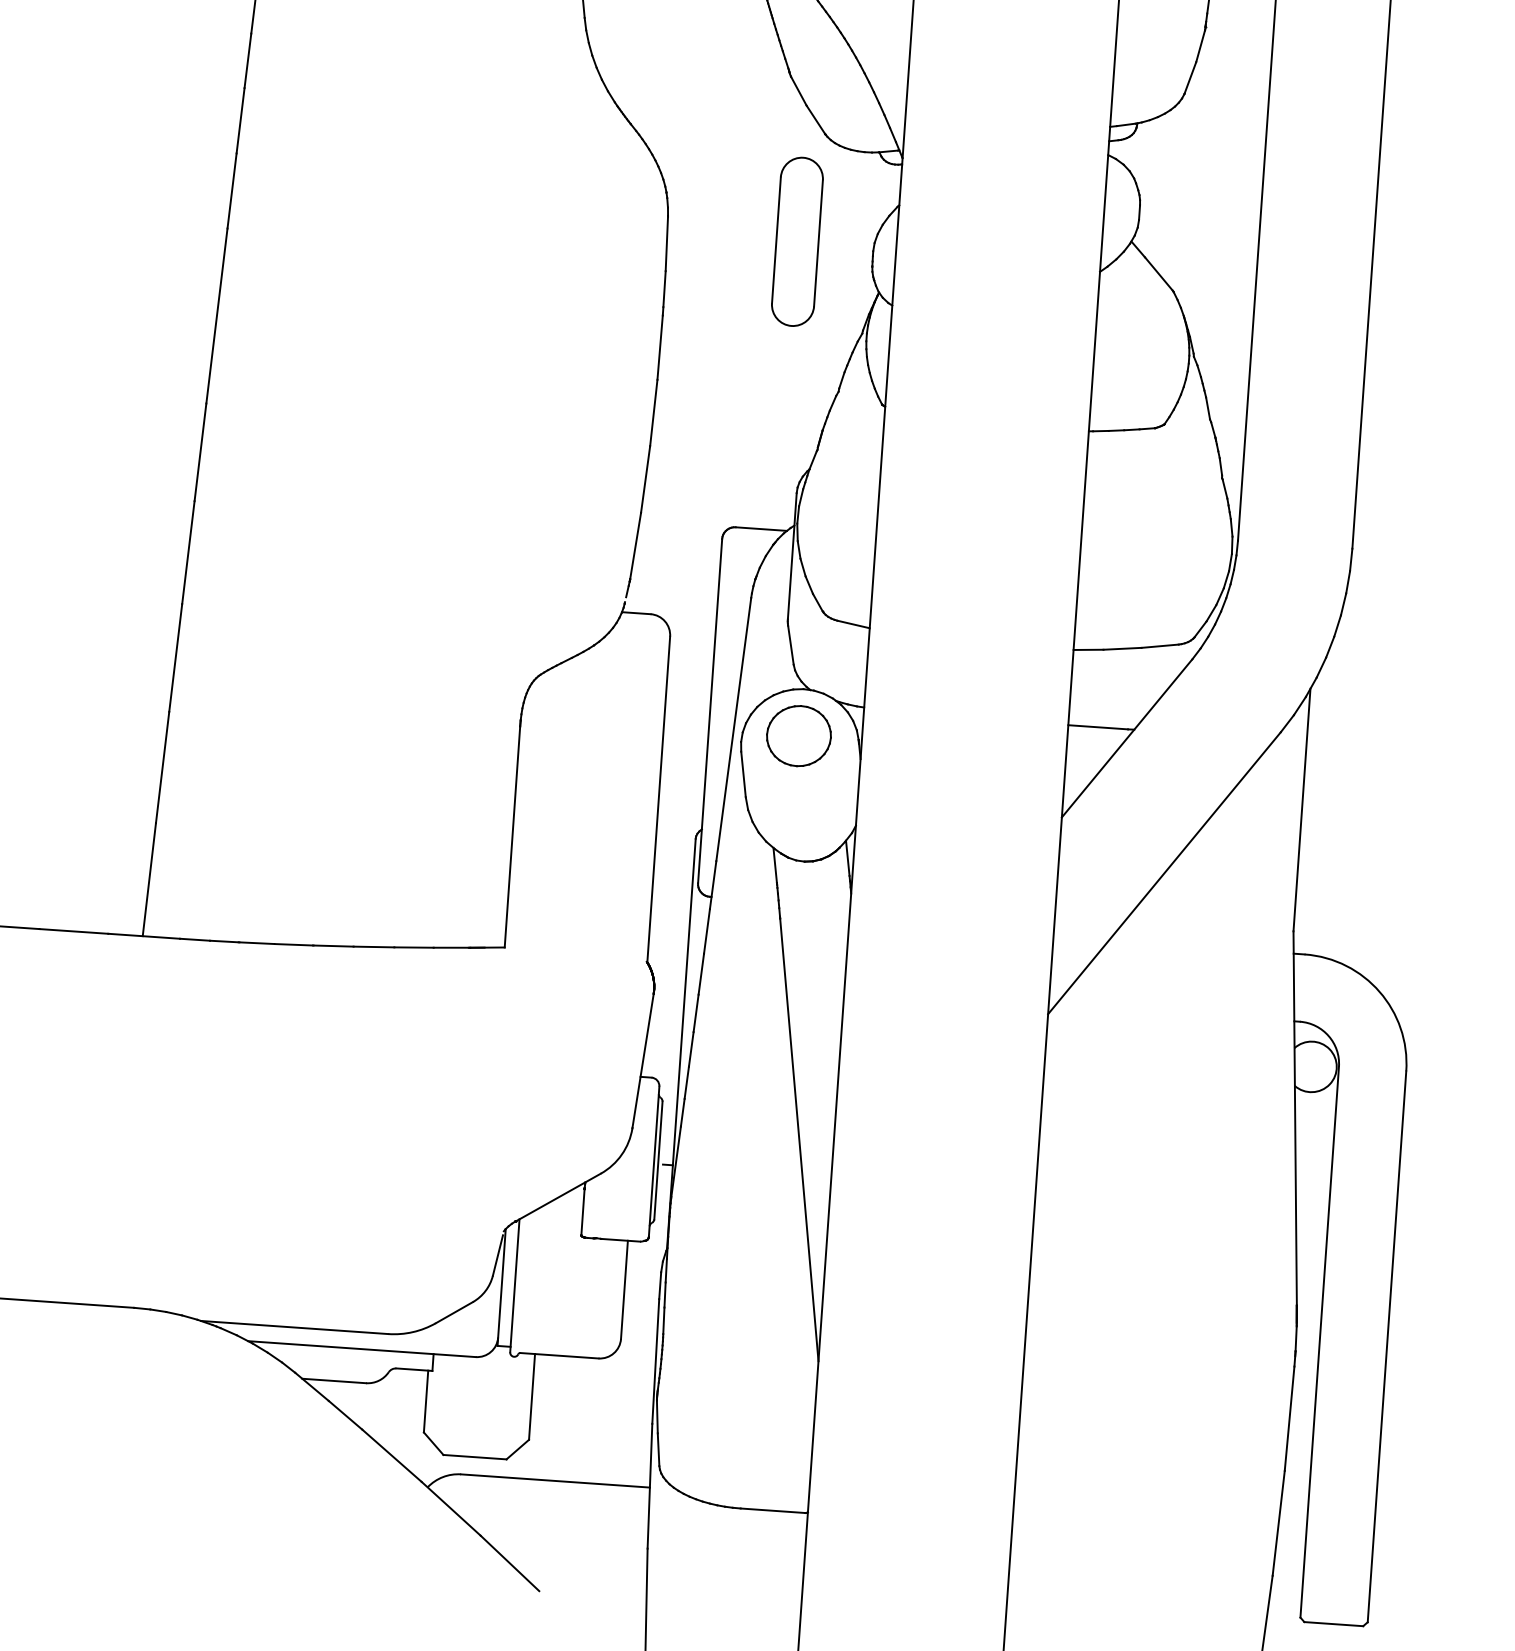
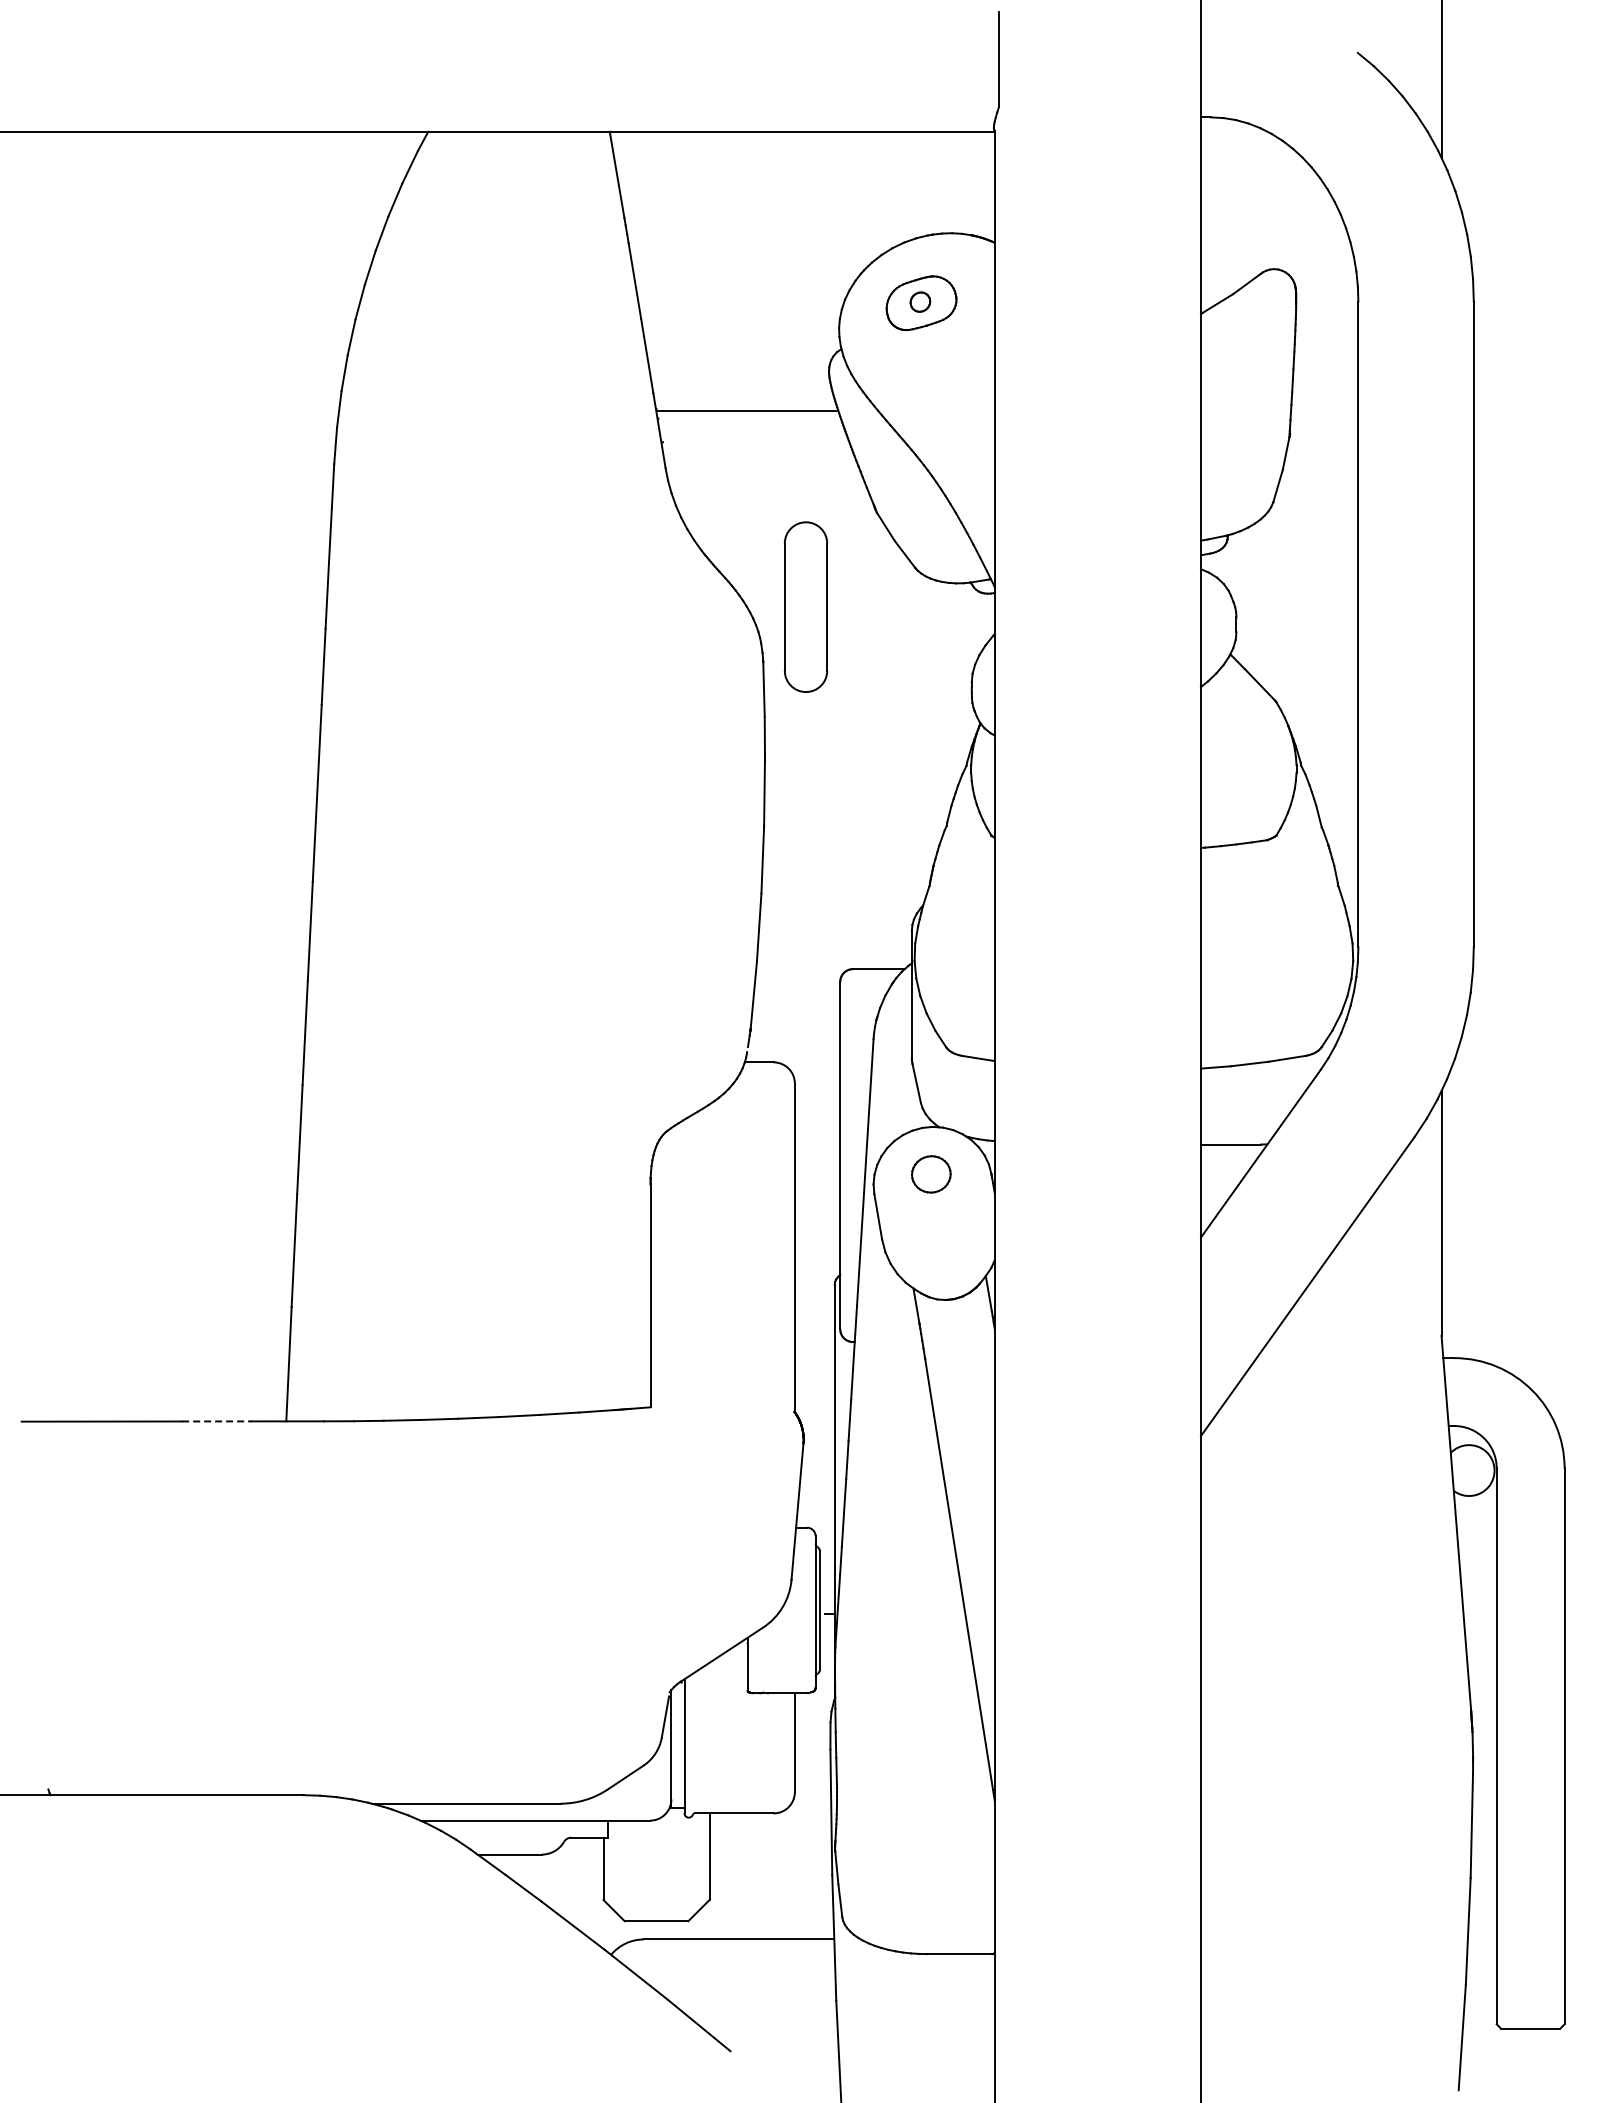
part: (797, 241) -> (805, 606), moved
part: (799, 736) -> (931, 1174), size x0.6
line: (73, 931) -> (216, 1421), solid -> dashed

